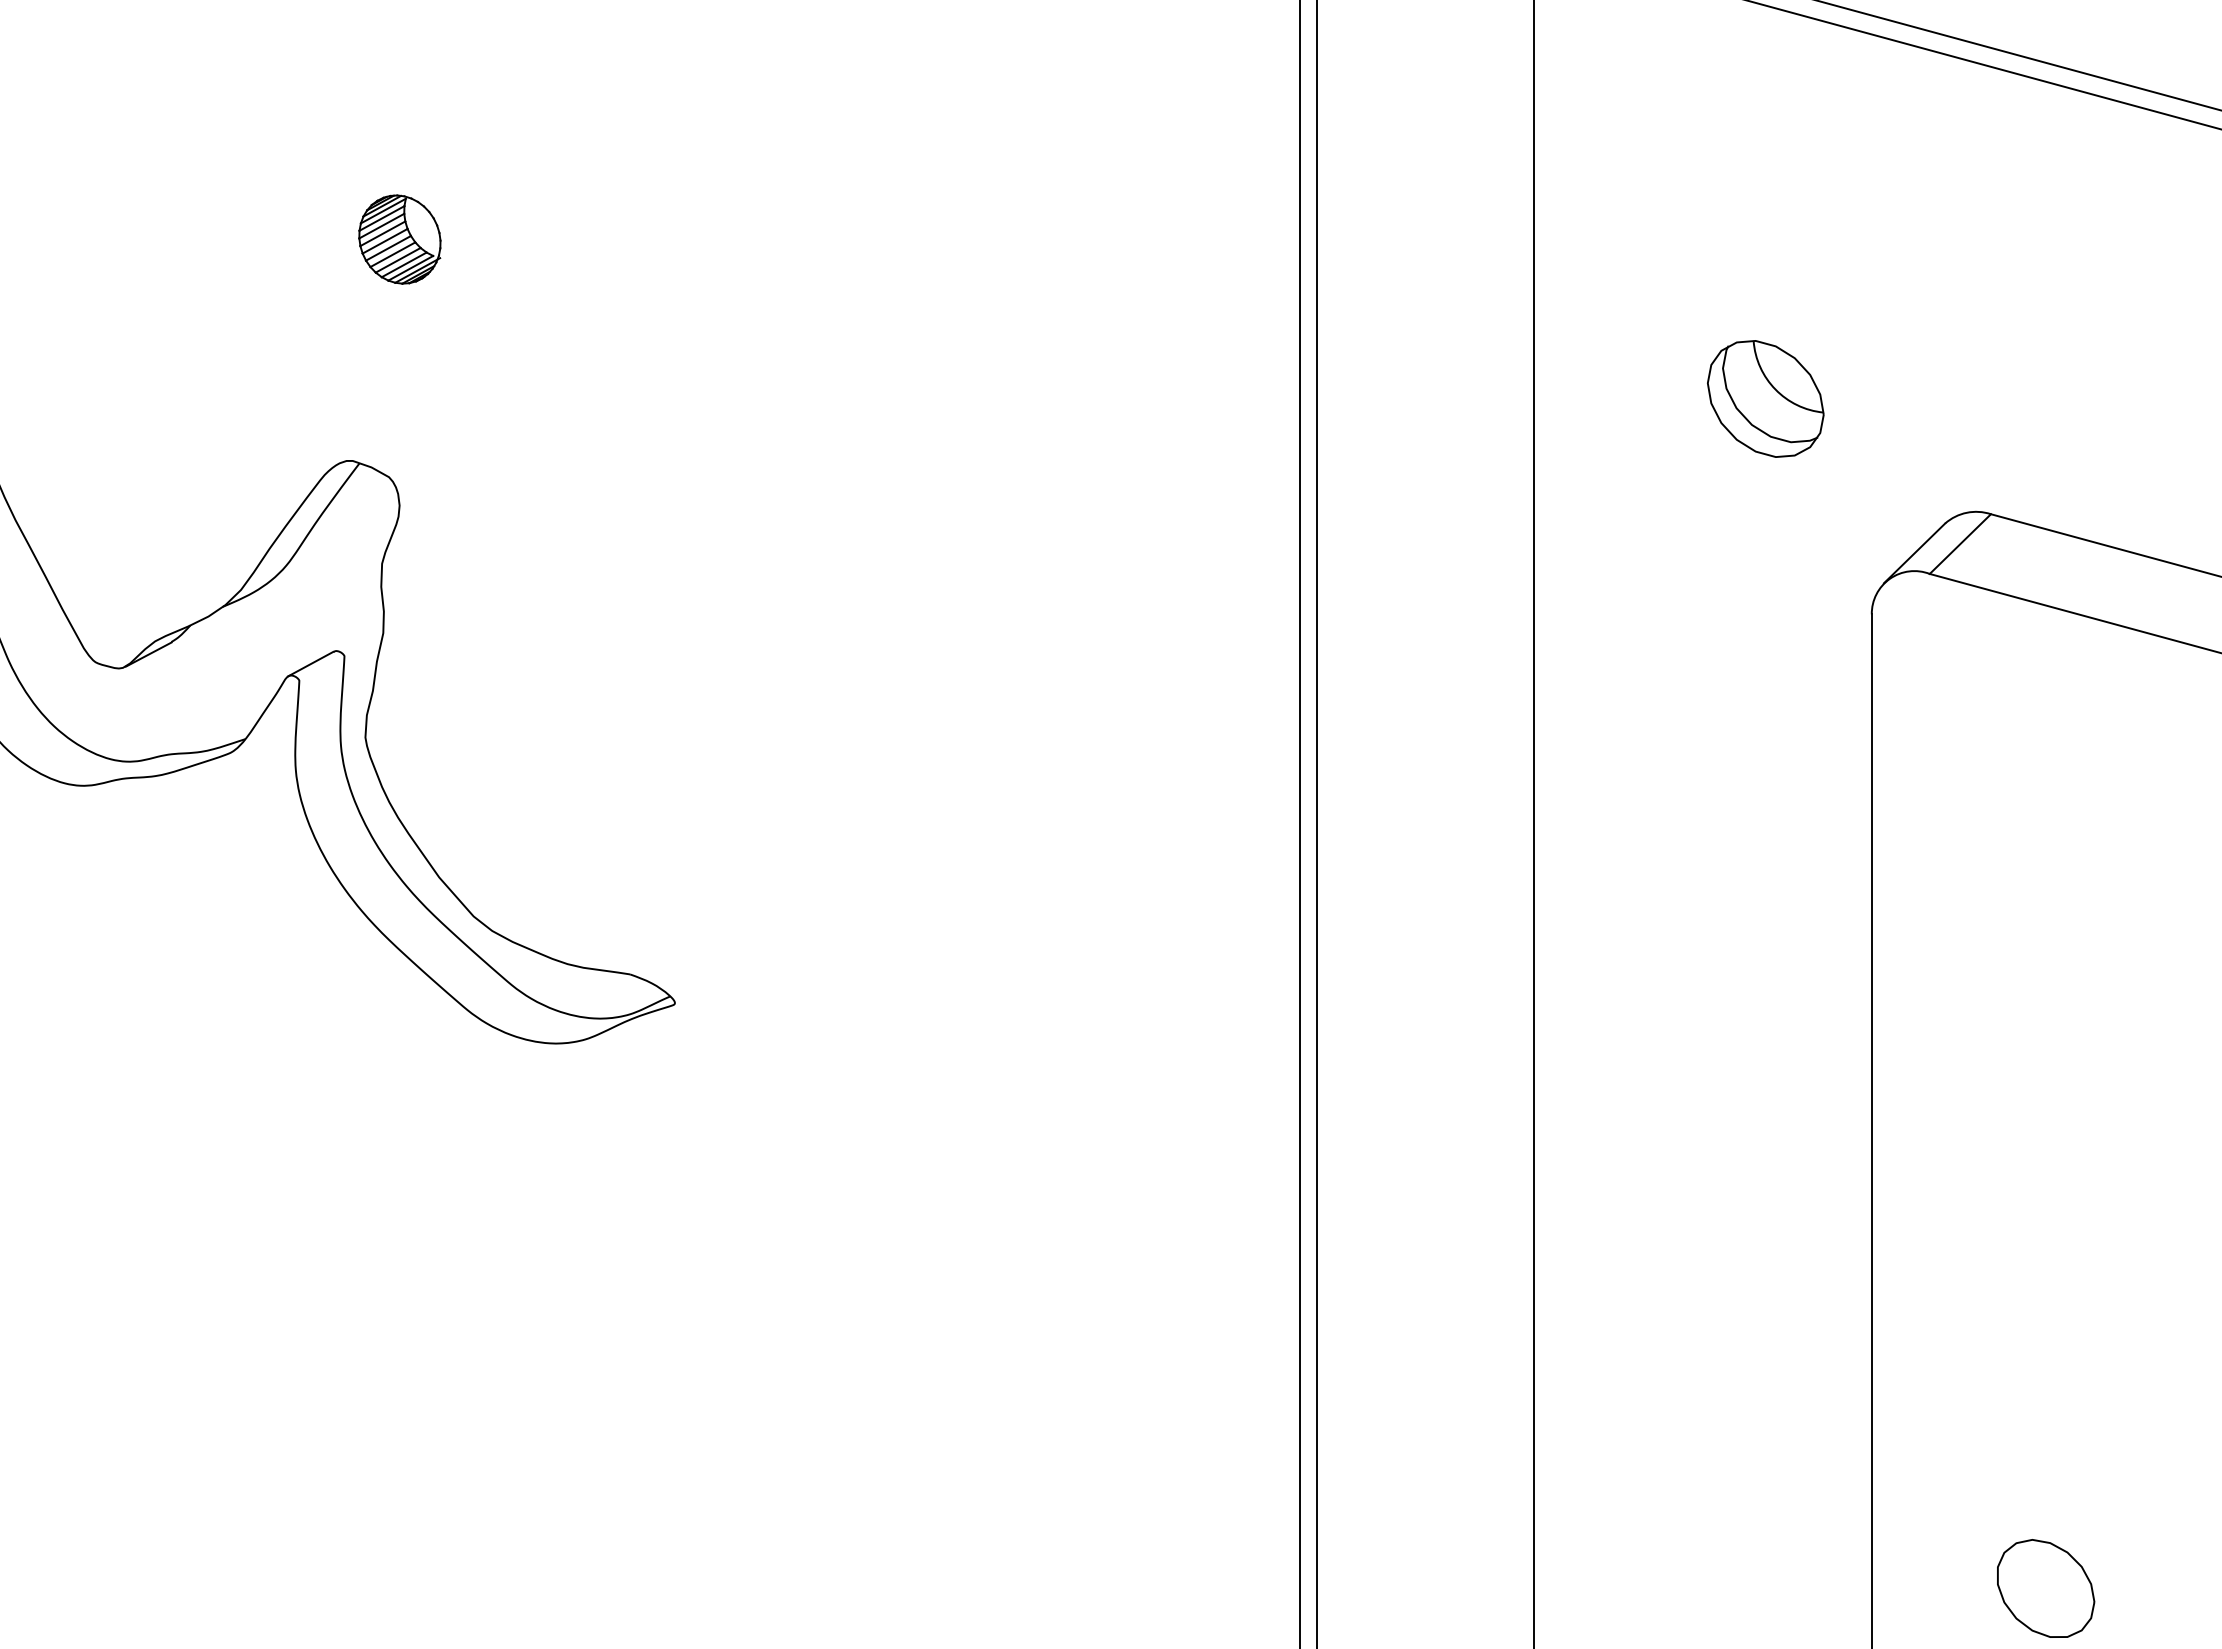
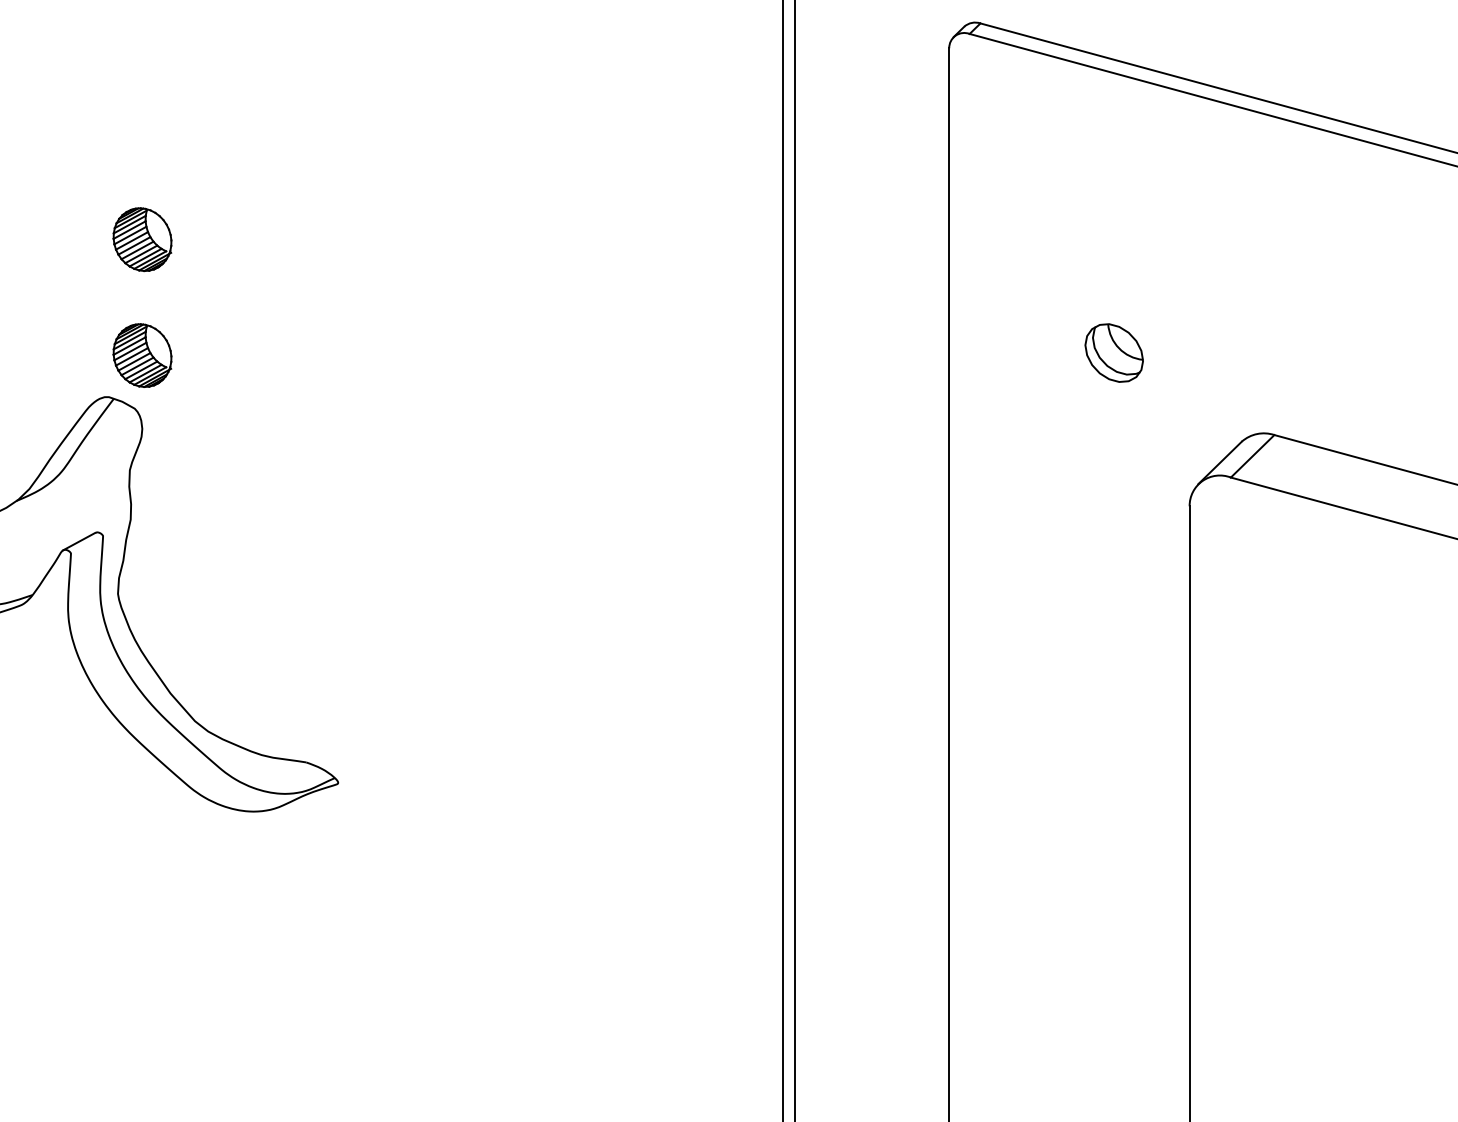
part: (1765, 398) -> (1114, 352), size x0.7
part: (399, 402) -> (142, 355), added

